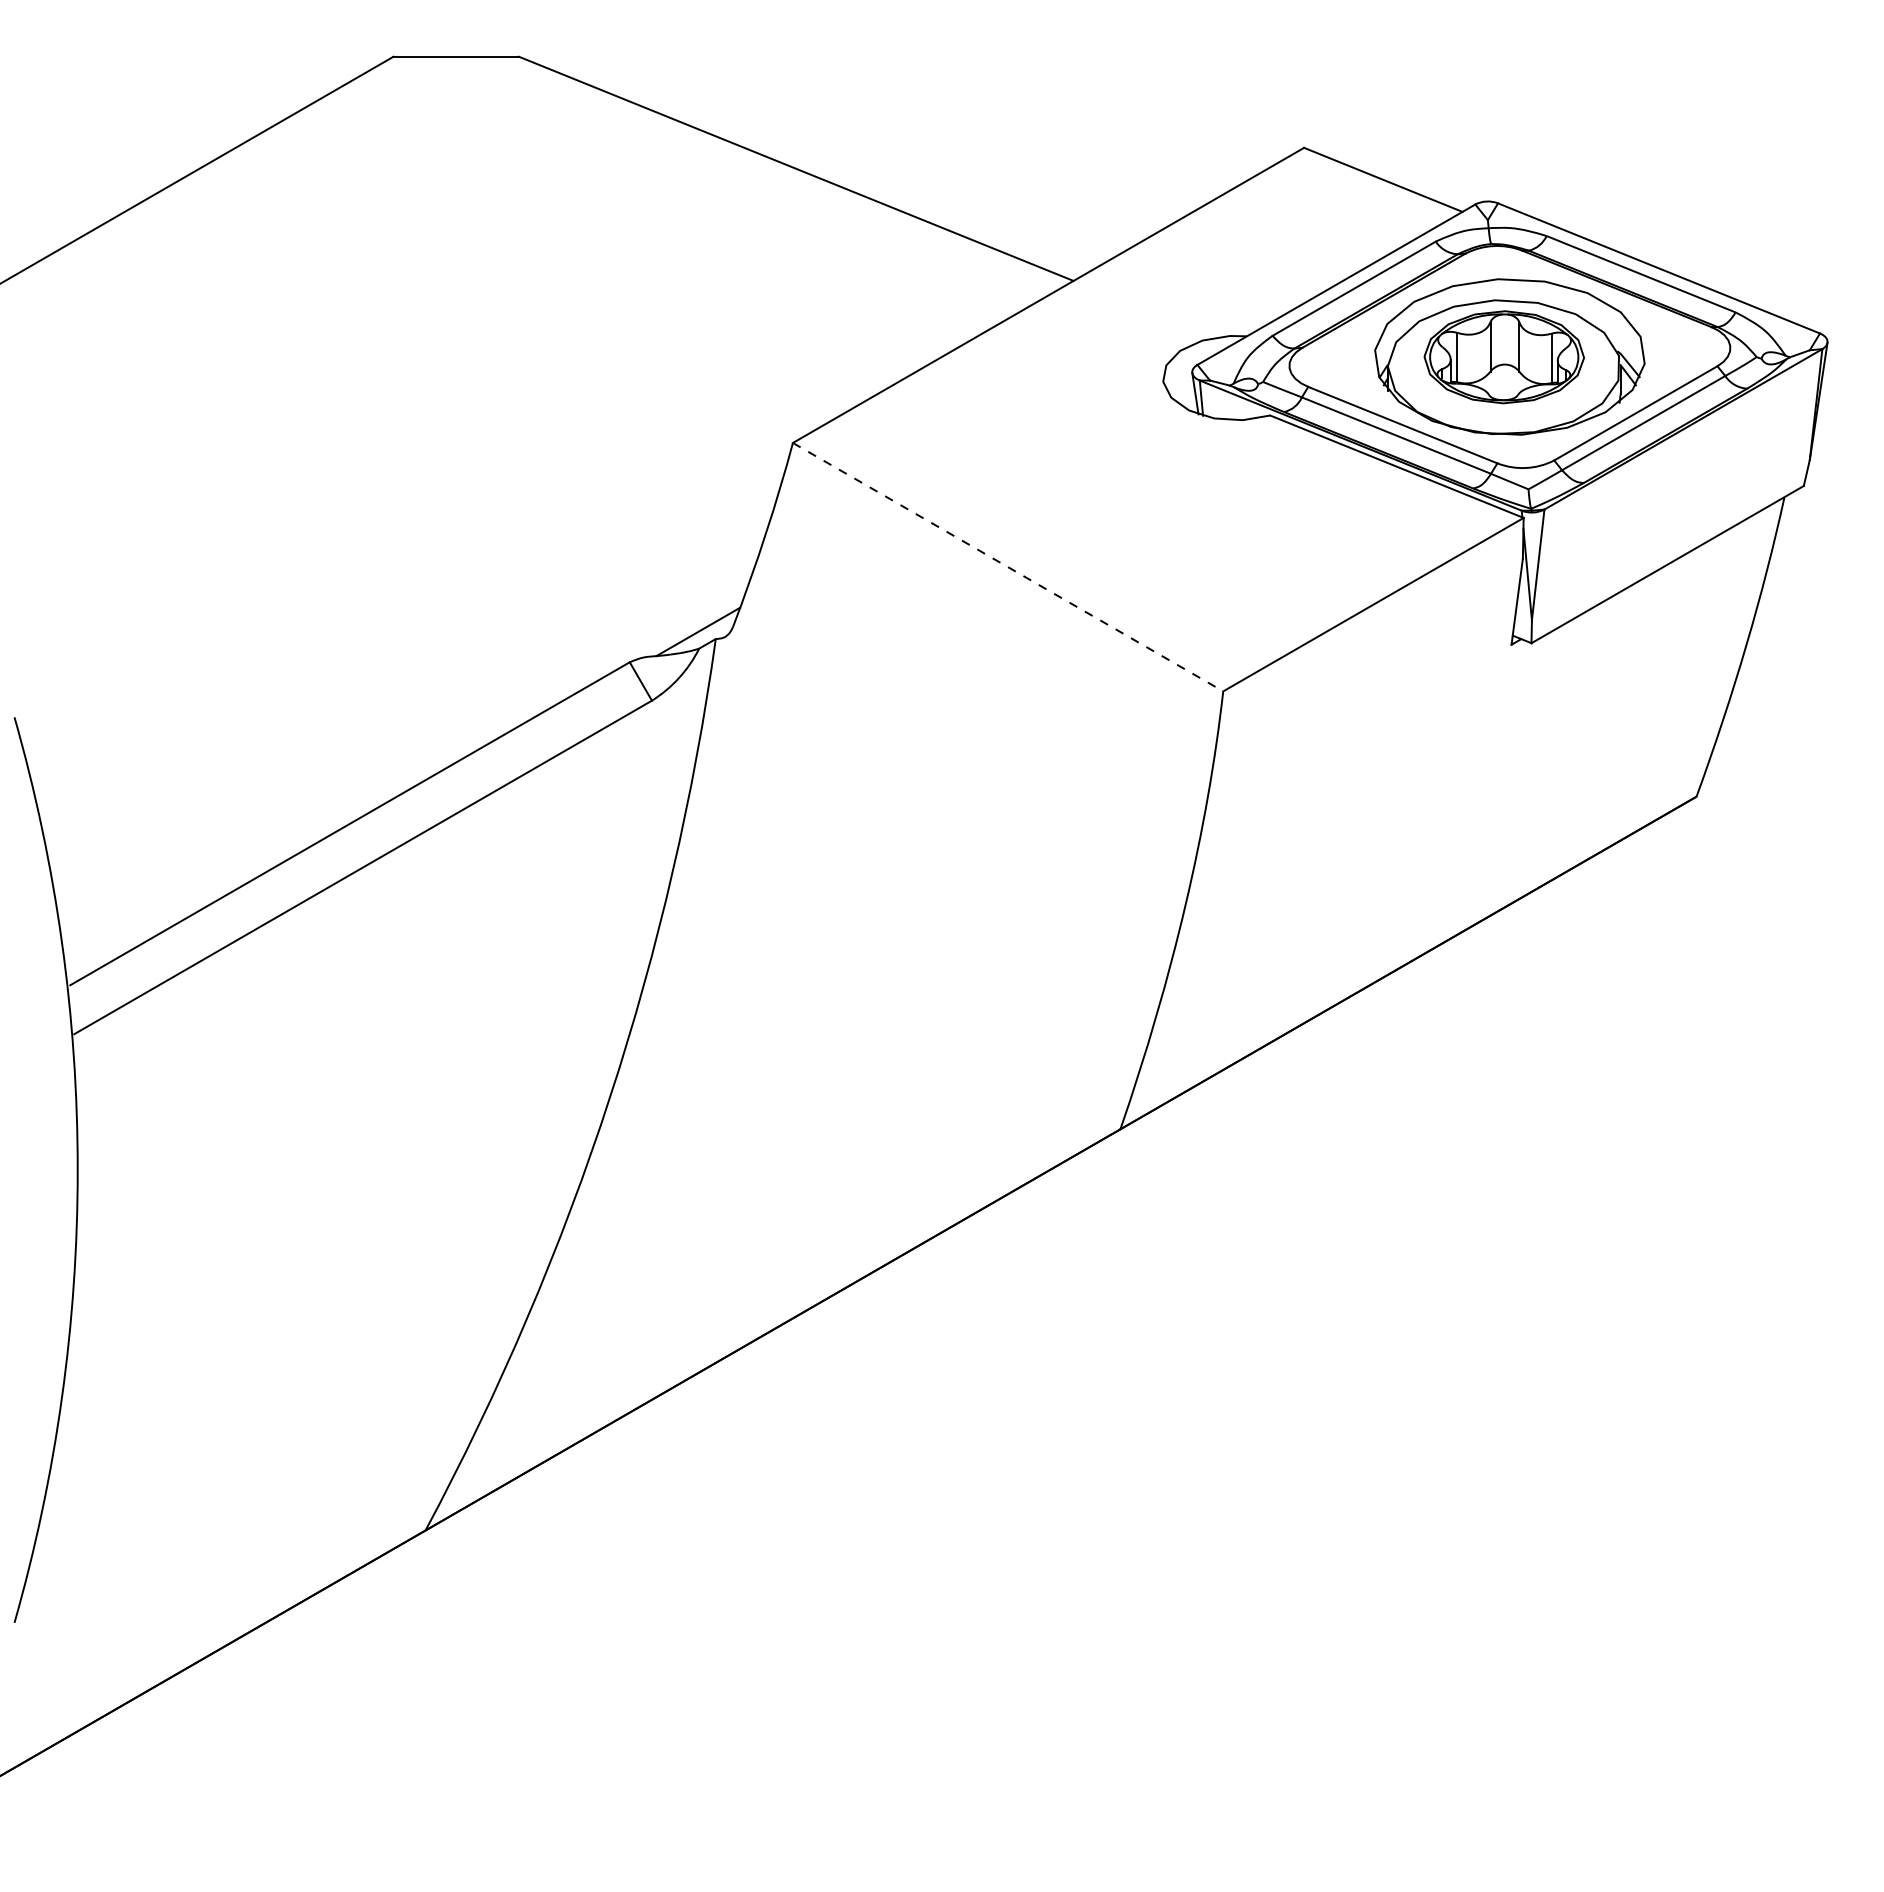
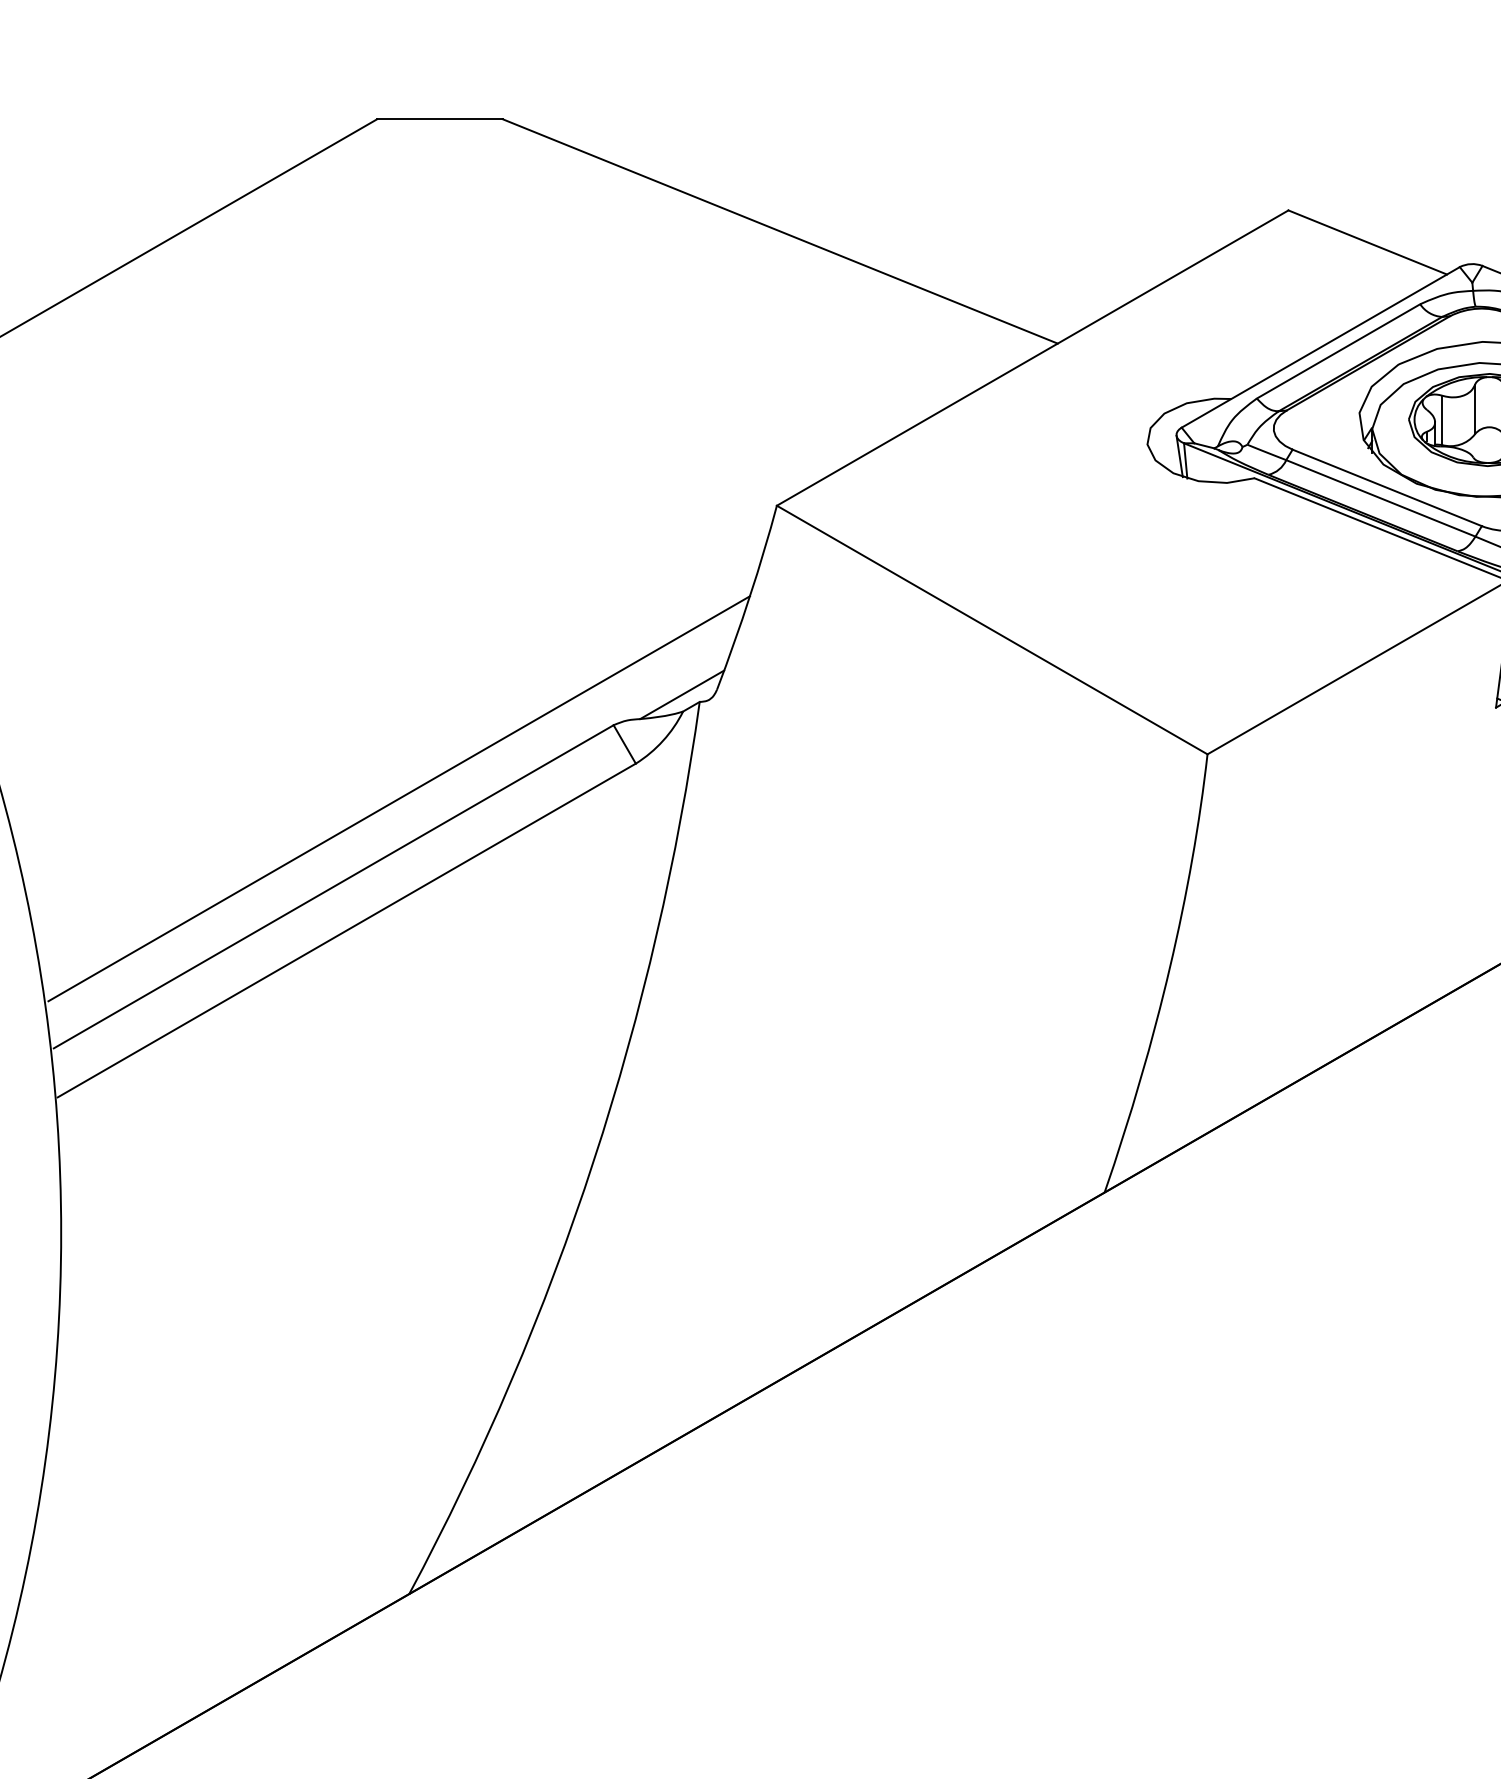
line: (1008, 567) -> (992, 630), dashed -> solid
line: (415, 735) -> (399, 798), added

